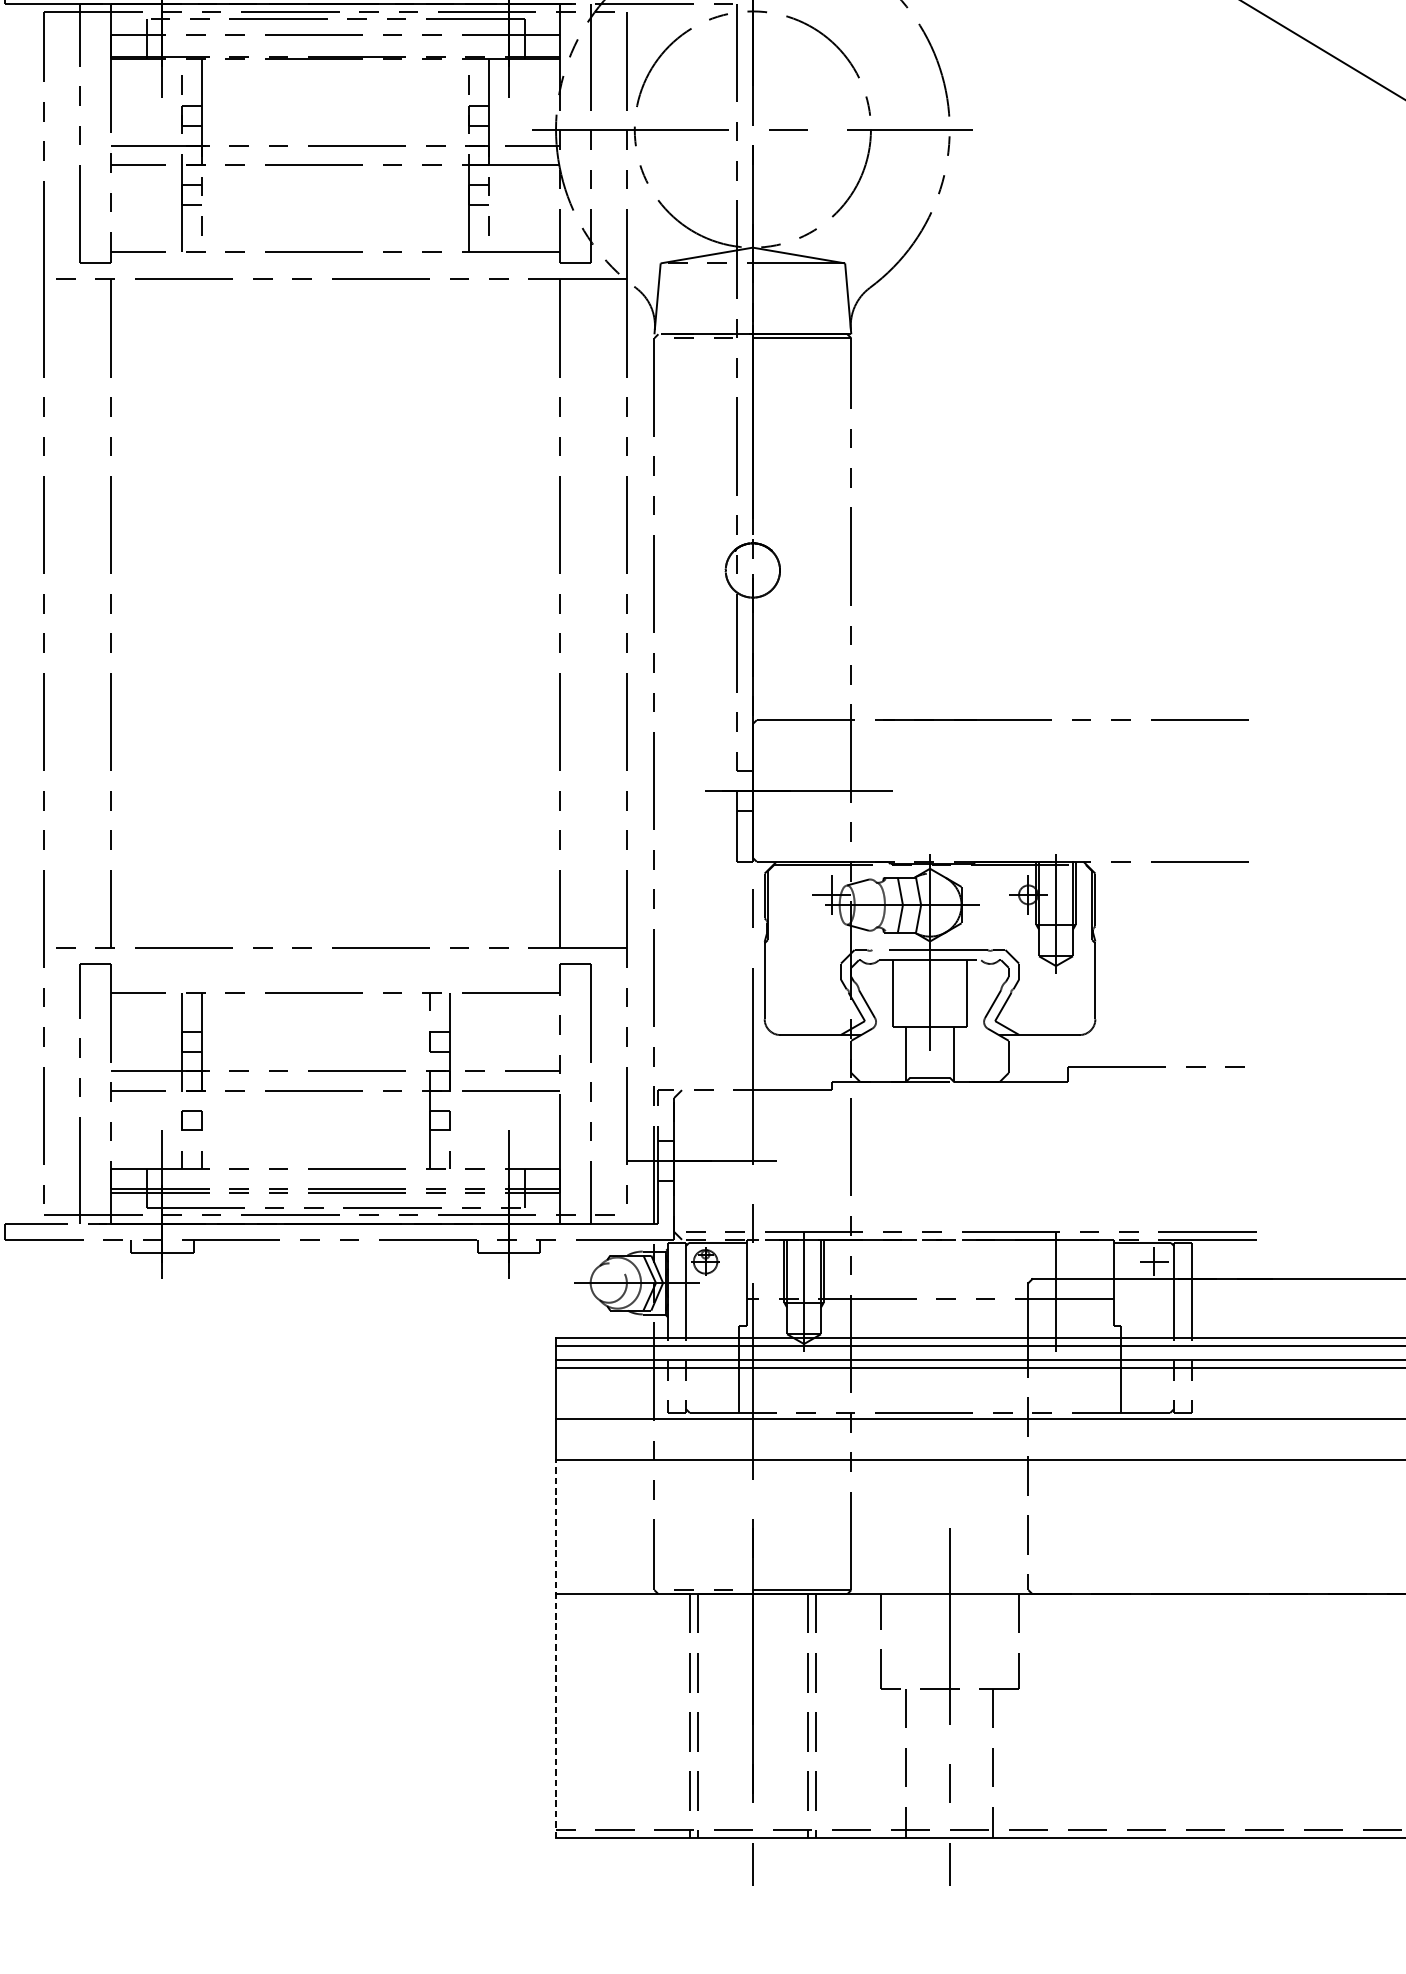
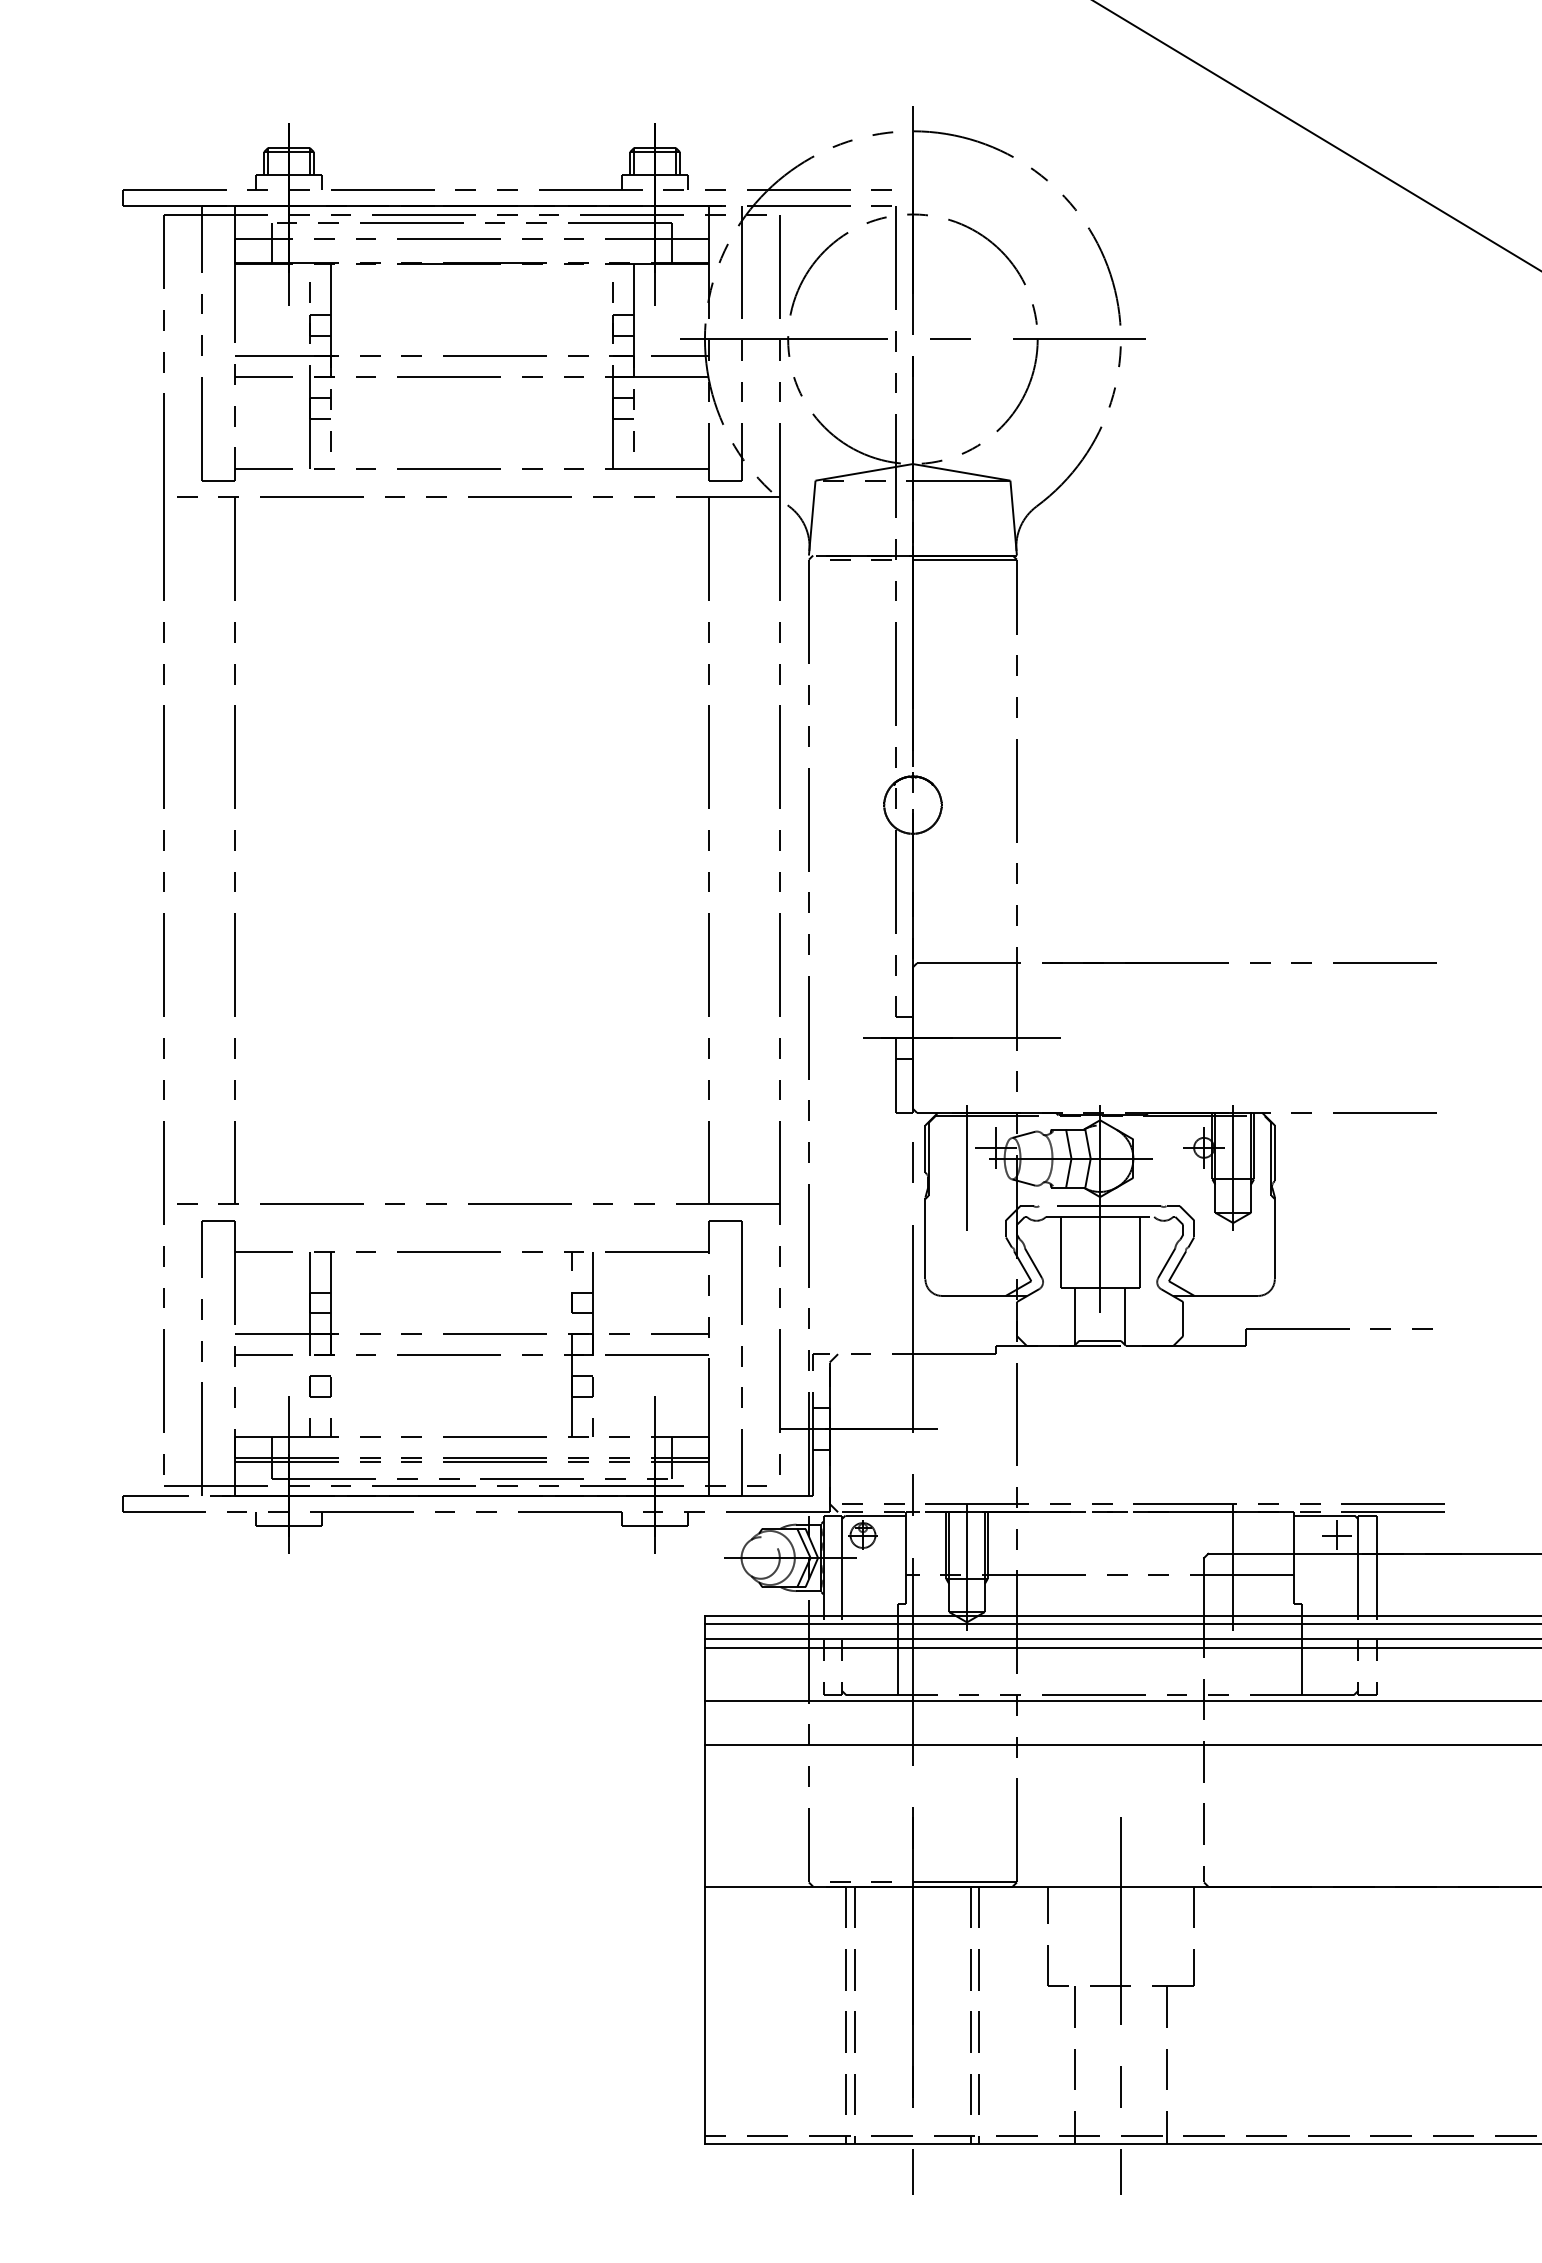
line: (804, 913) -> (967, 1167), added
line: (555, 1648) -> (704, 1944), dashed -> solid

